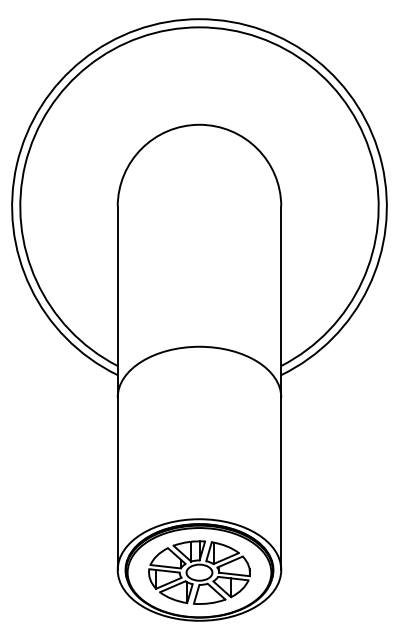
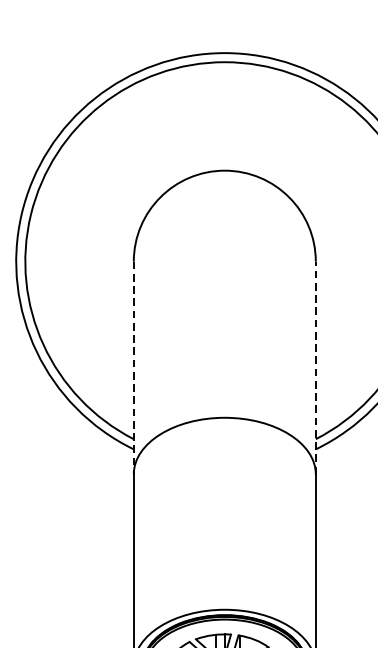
line: (117, 302) -> (133, 368), solid -> dashed
line: (281, 302) -> (316, 368), solid -> dashed

